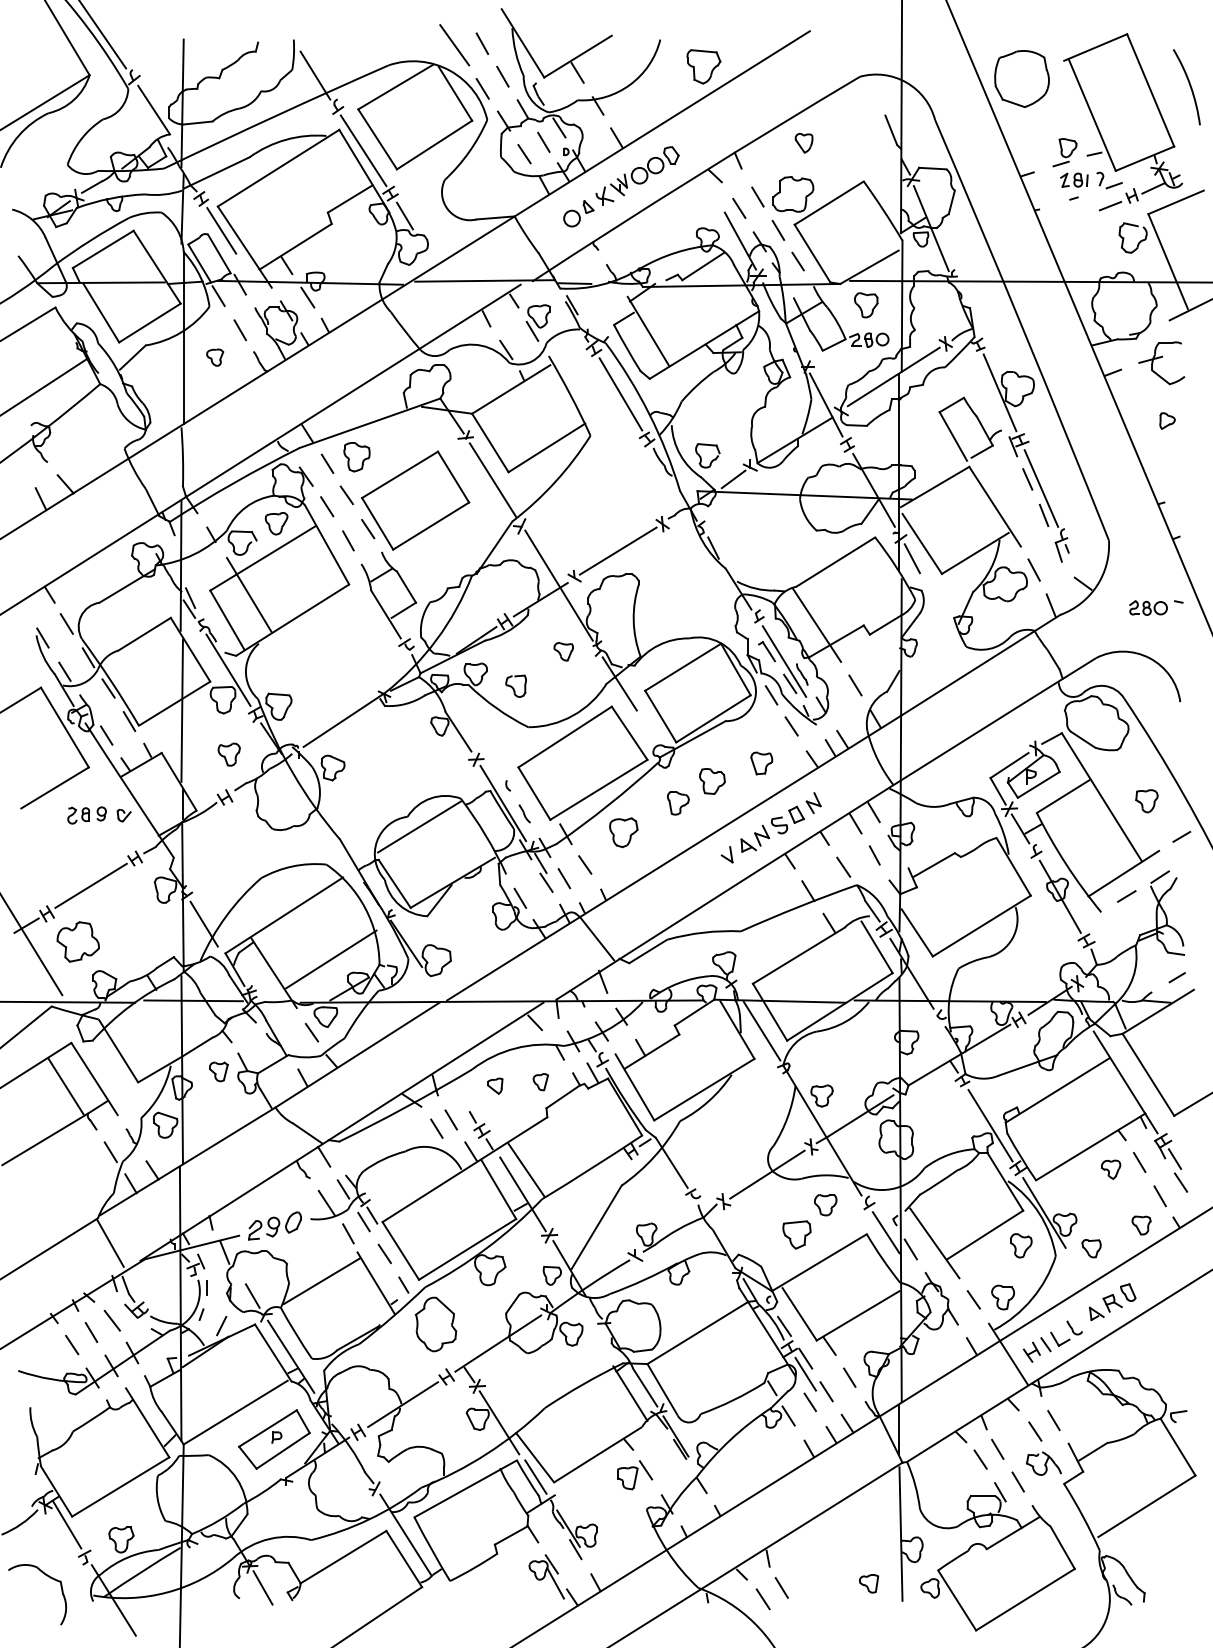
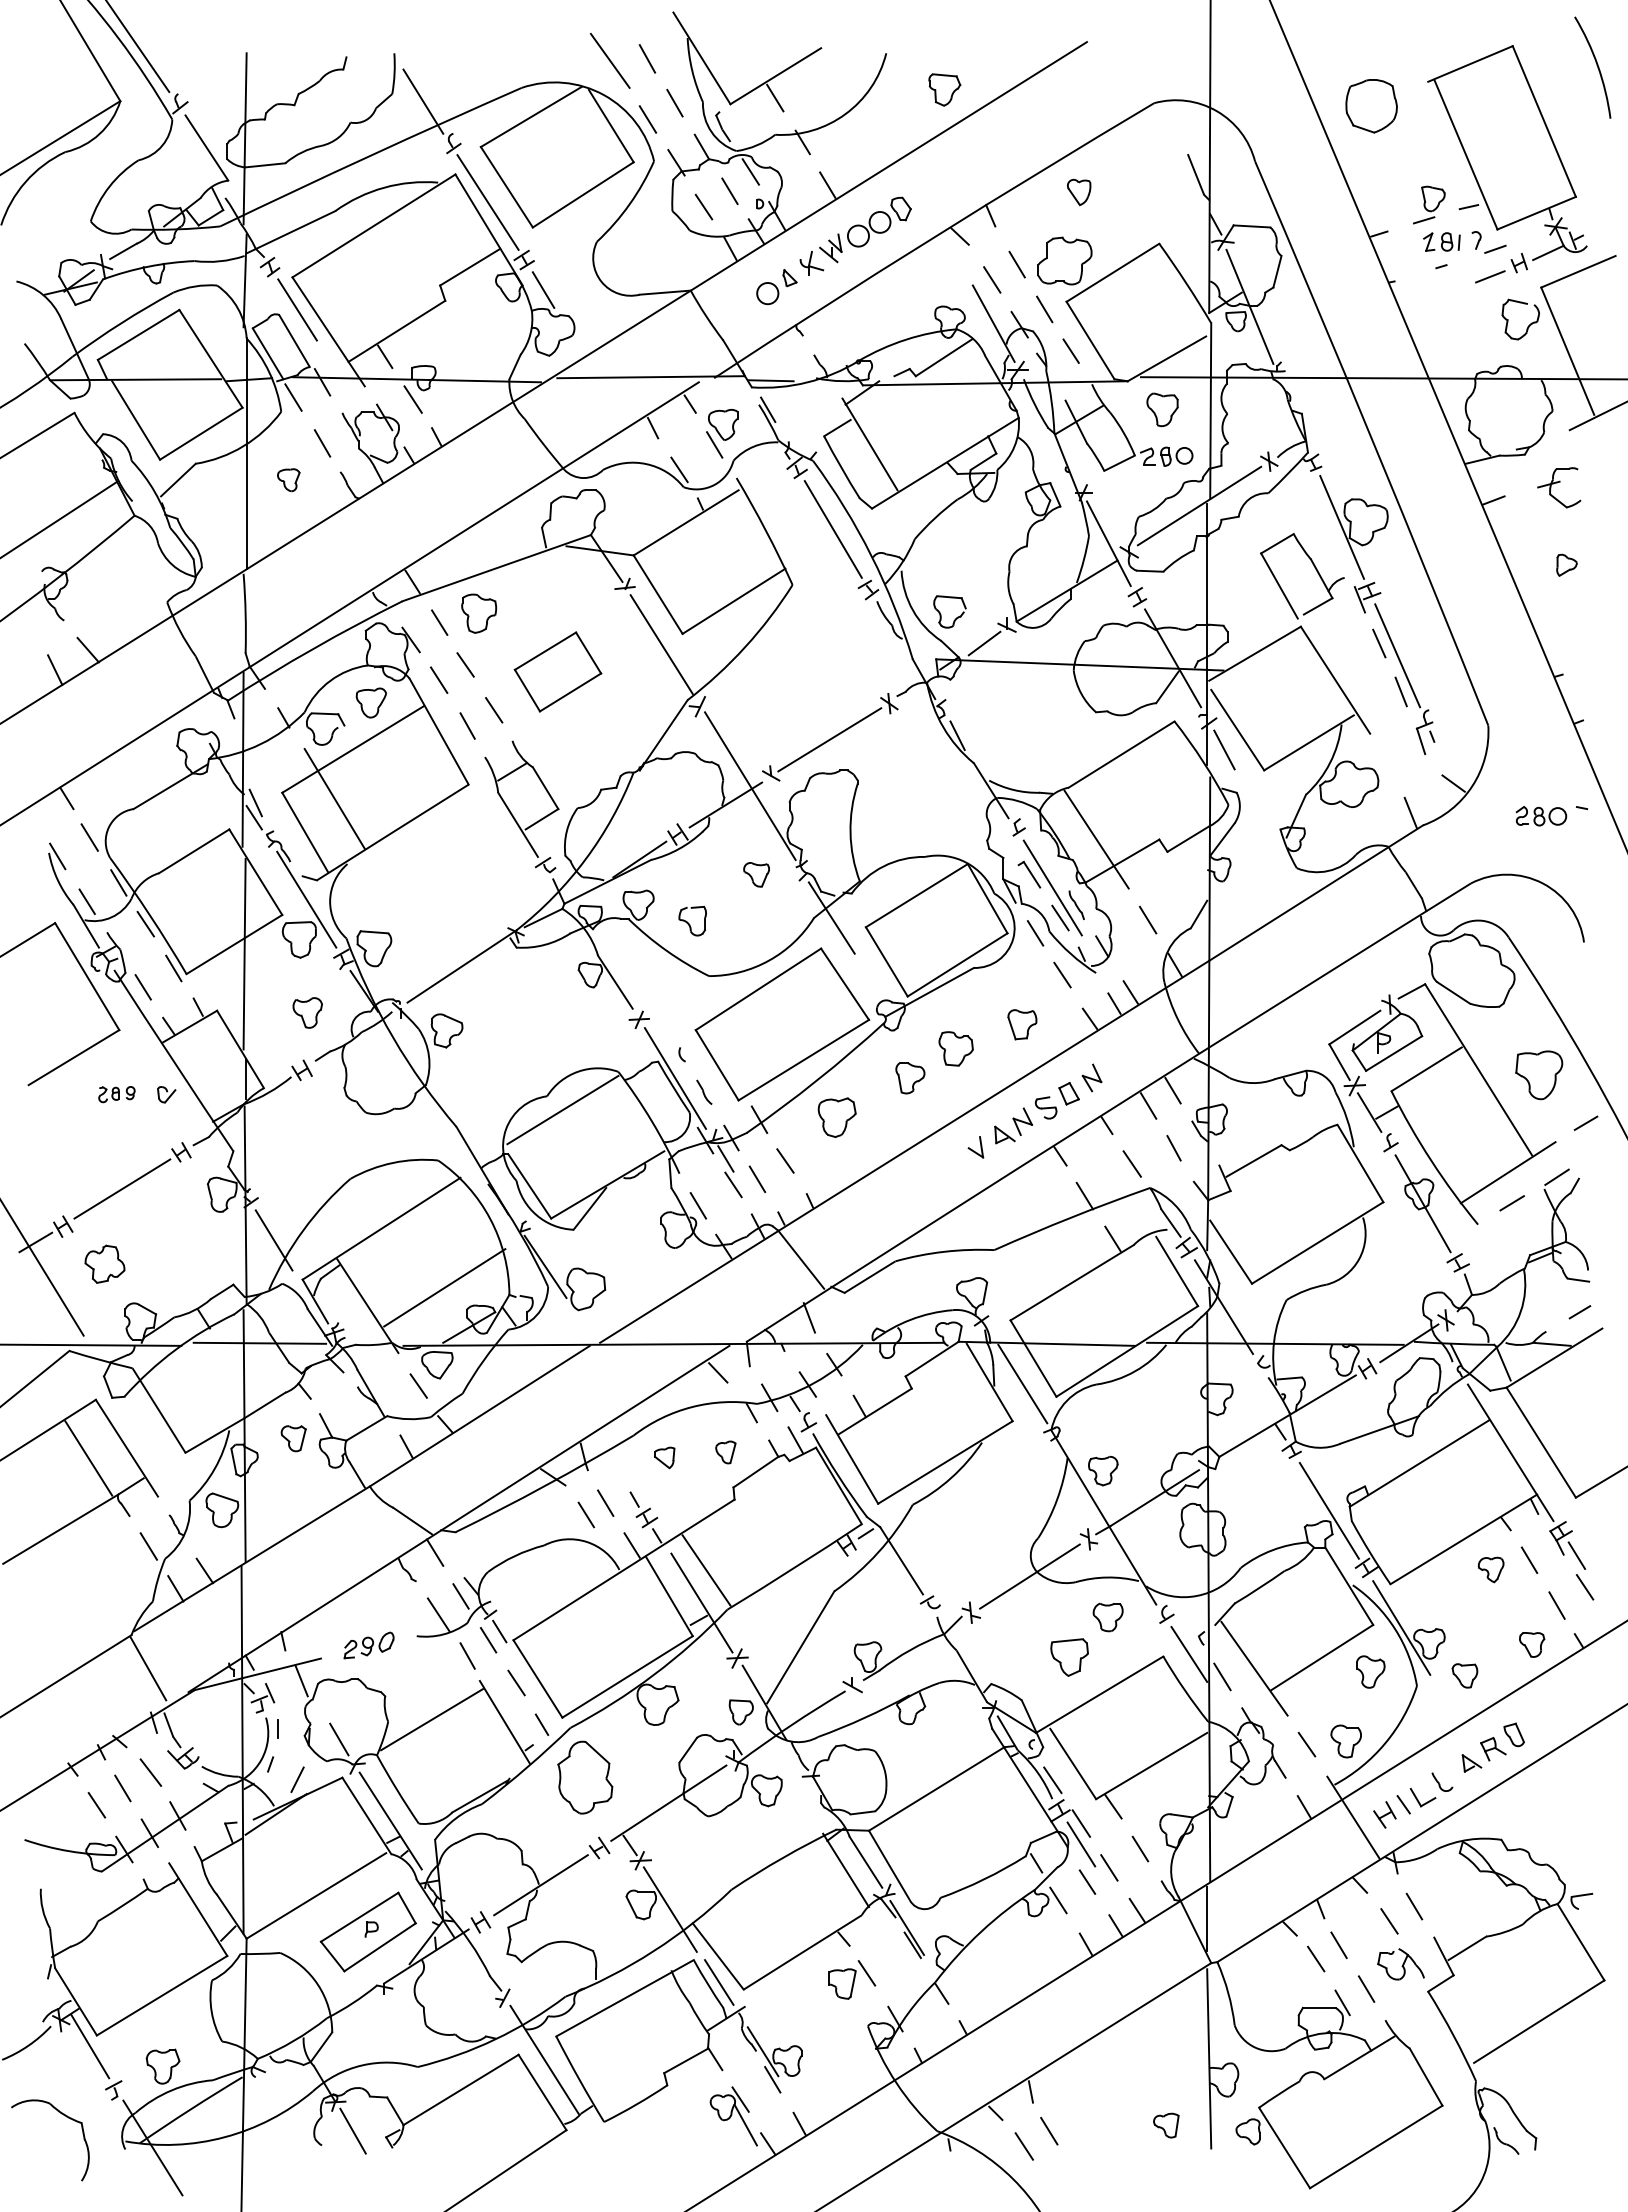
part: (703, 66) -> (944, 89), size x0.7
part: (1021, 78) -> (1370, 105), size x0.7
arc: (1189, 86) -> (1596, 66), moved
part: (1161, 363) -> (1558, 488), size x0.7
part: (415, 500) -> (557, 671), size x0.6
line: (1033, 569) -> (1387, 764), removed
part: (1146, 801) -> (1538, 1075), size x1.6
part: (86, 815) -> (116, 1094), size x0.7
part: (77, 941) -> (104, 1263), size x0.7
part: (274, 1225) -> (368, 1644), size x0.7

